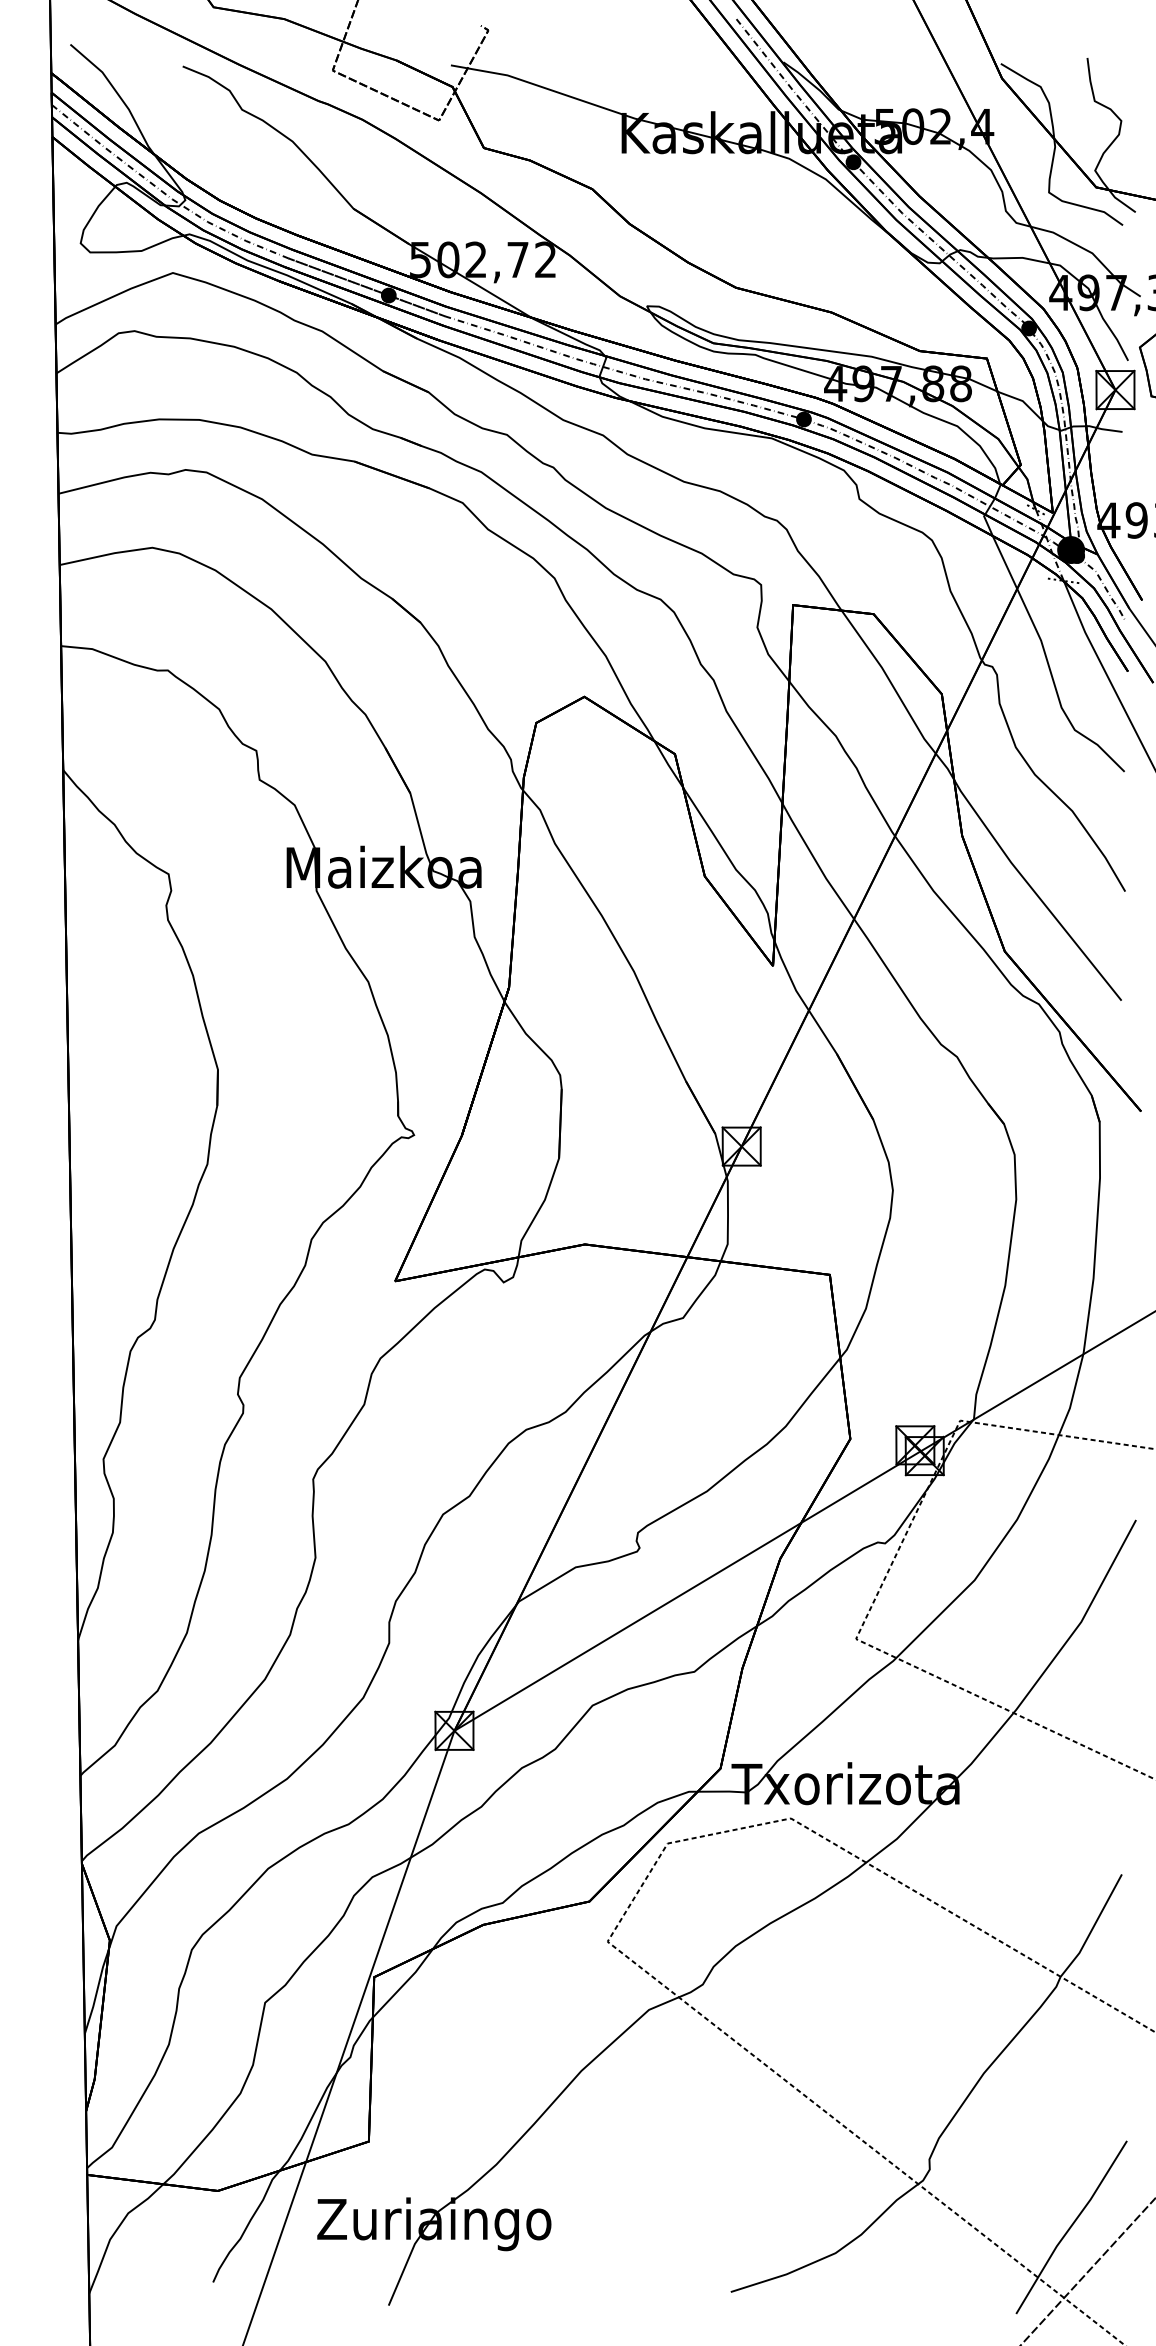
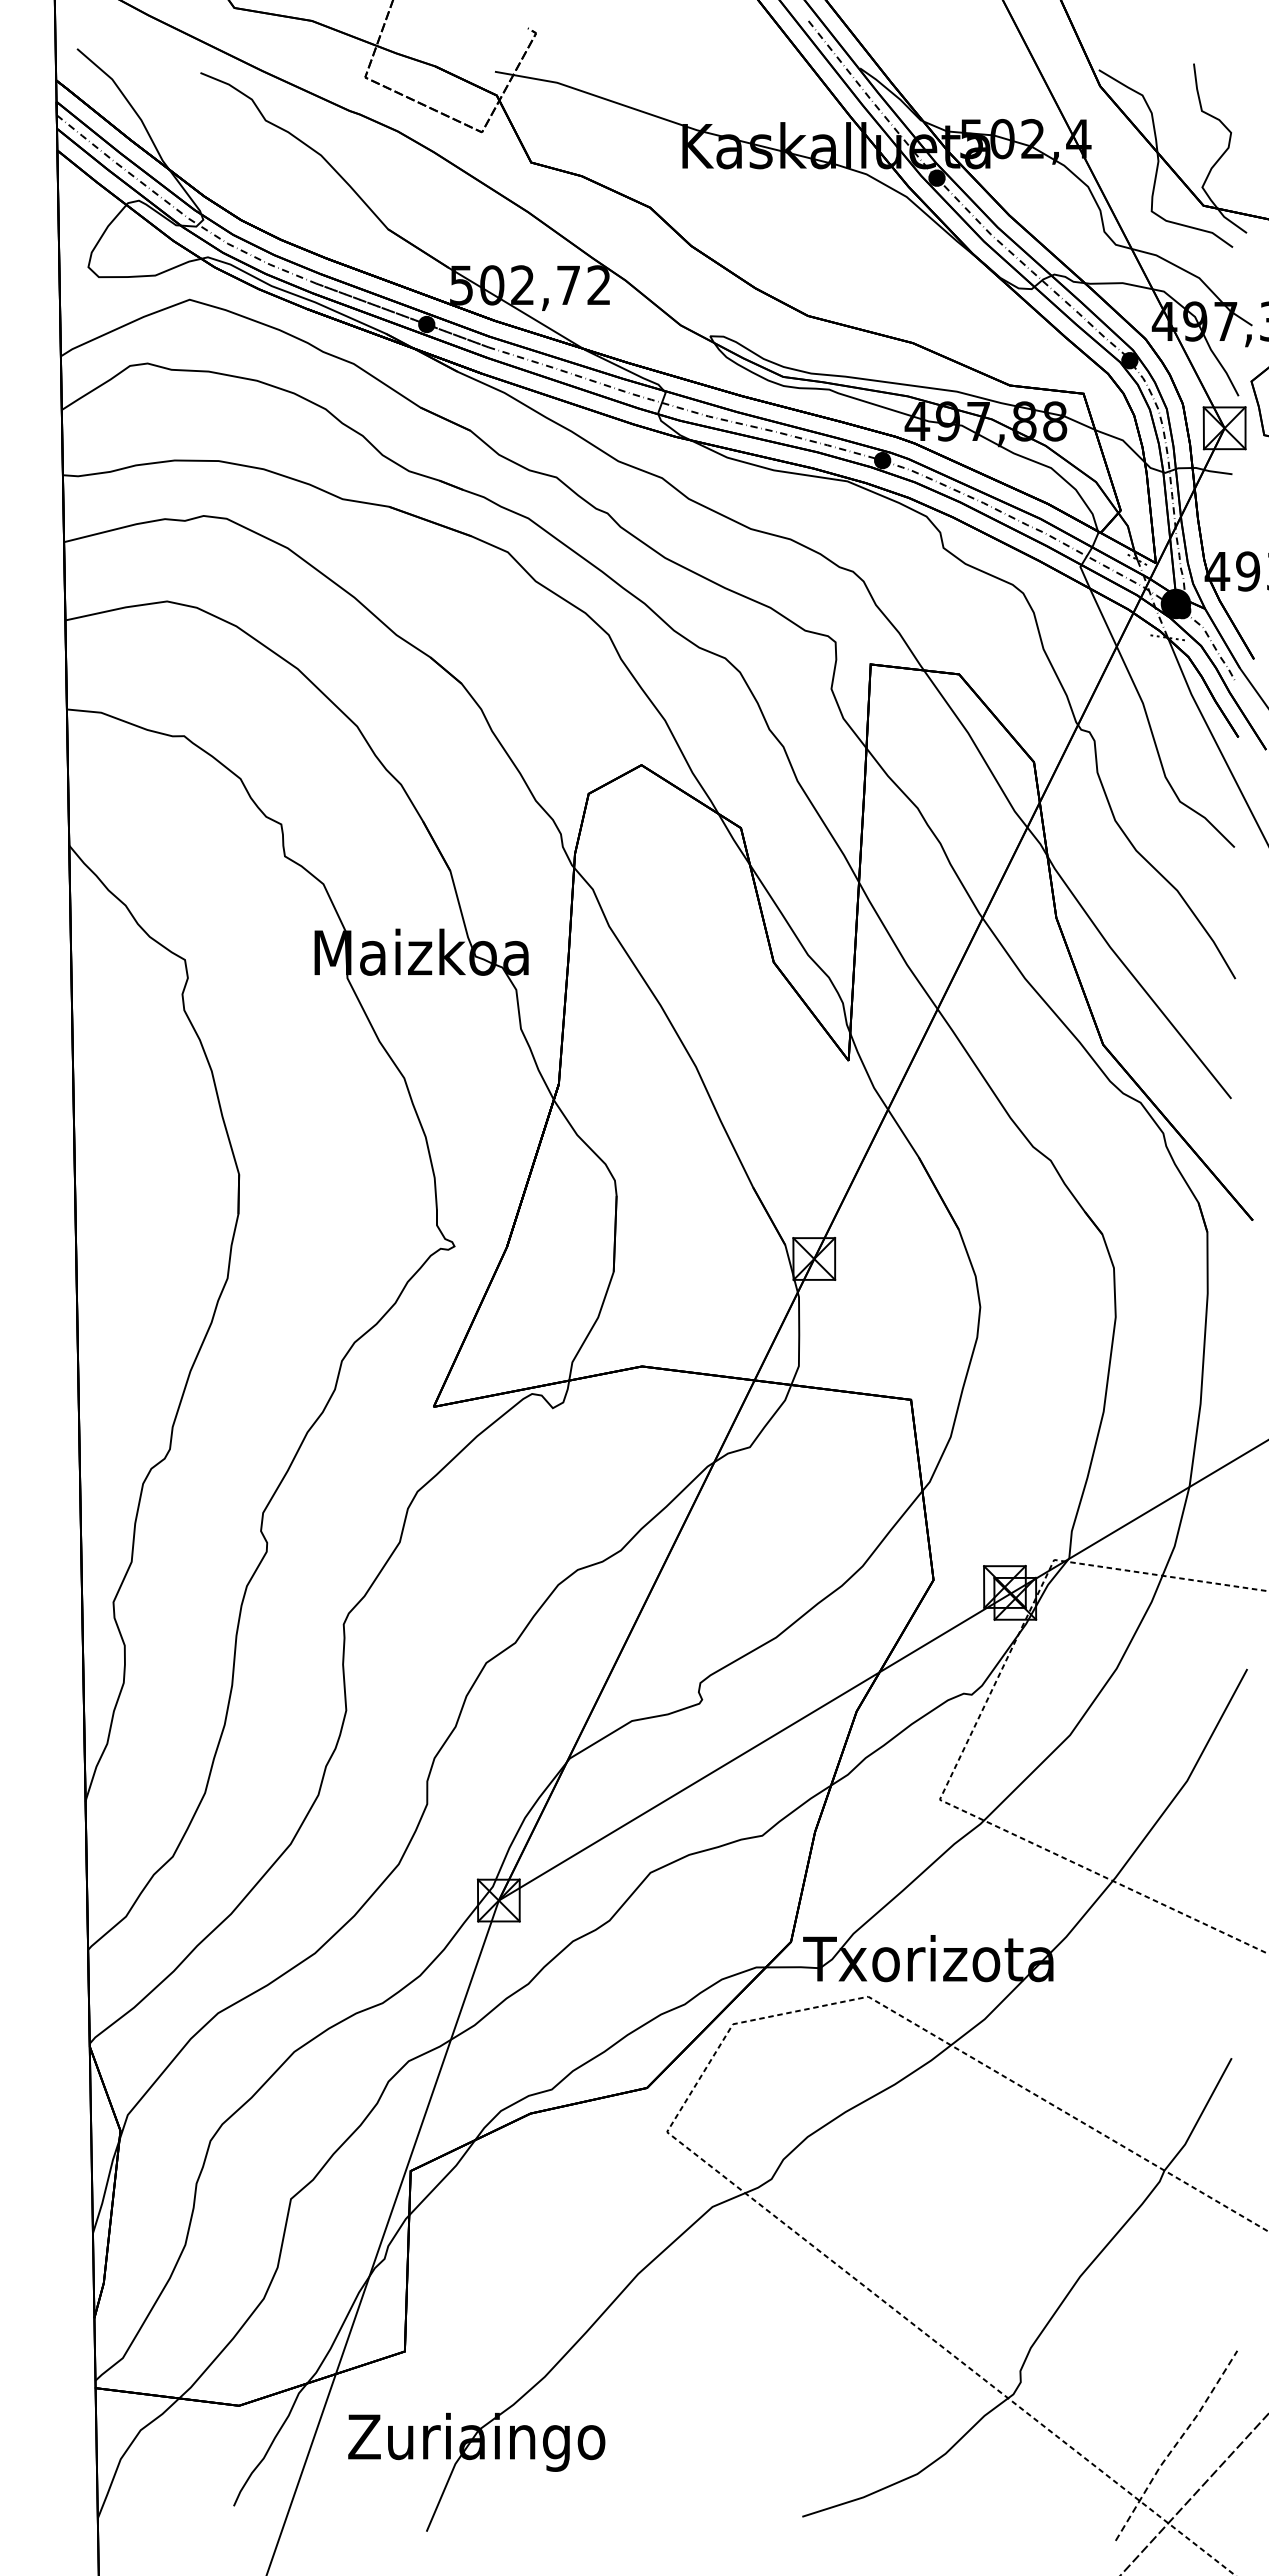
line: (1070, 2226) -> (1175, 2444), solid -> dashed

